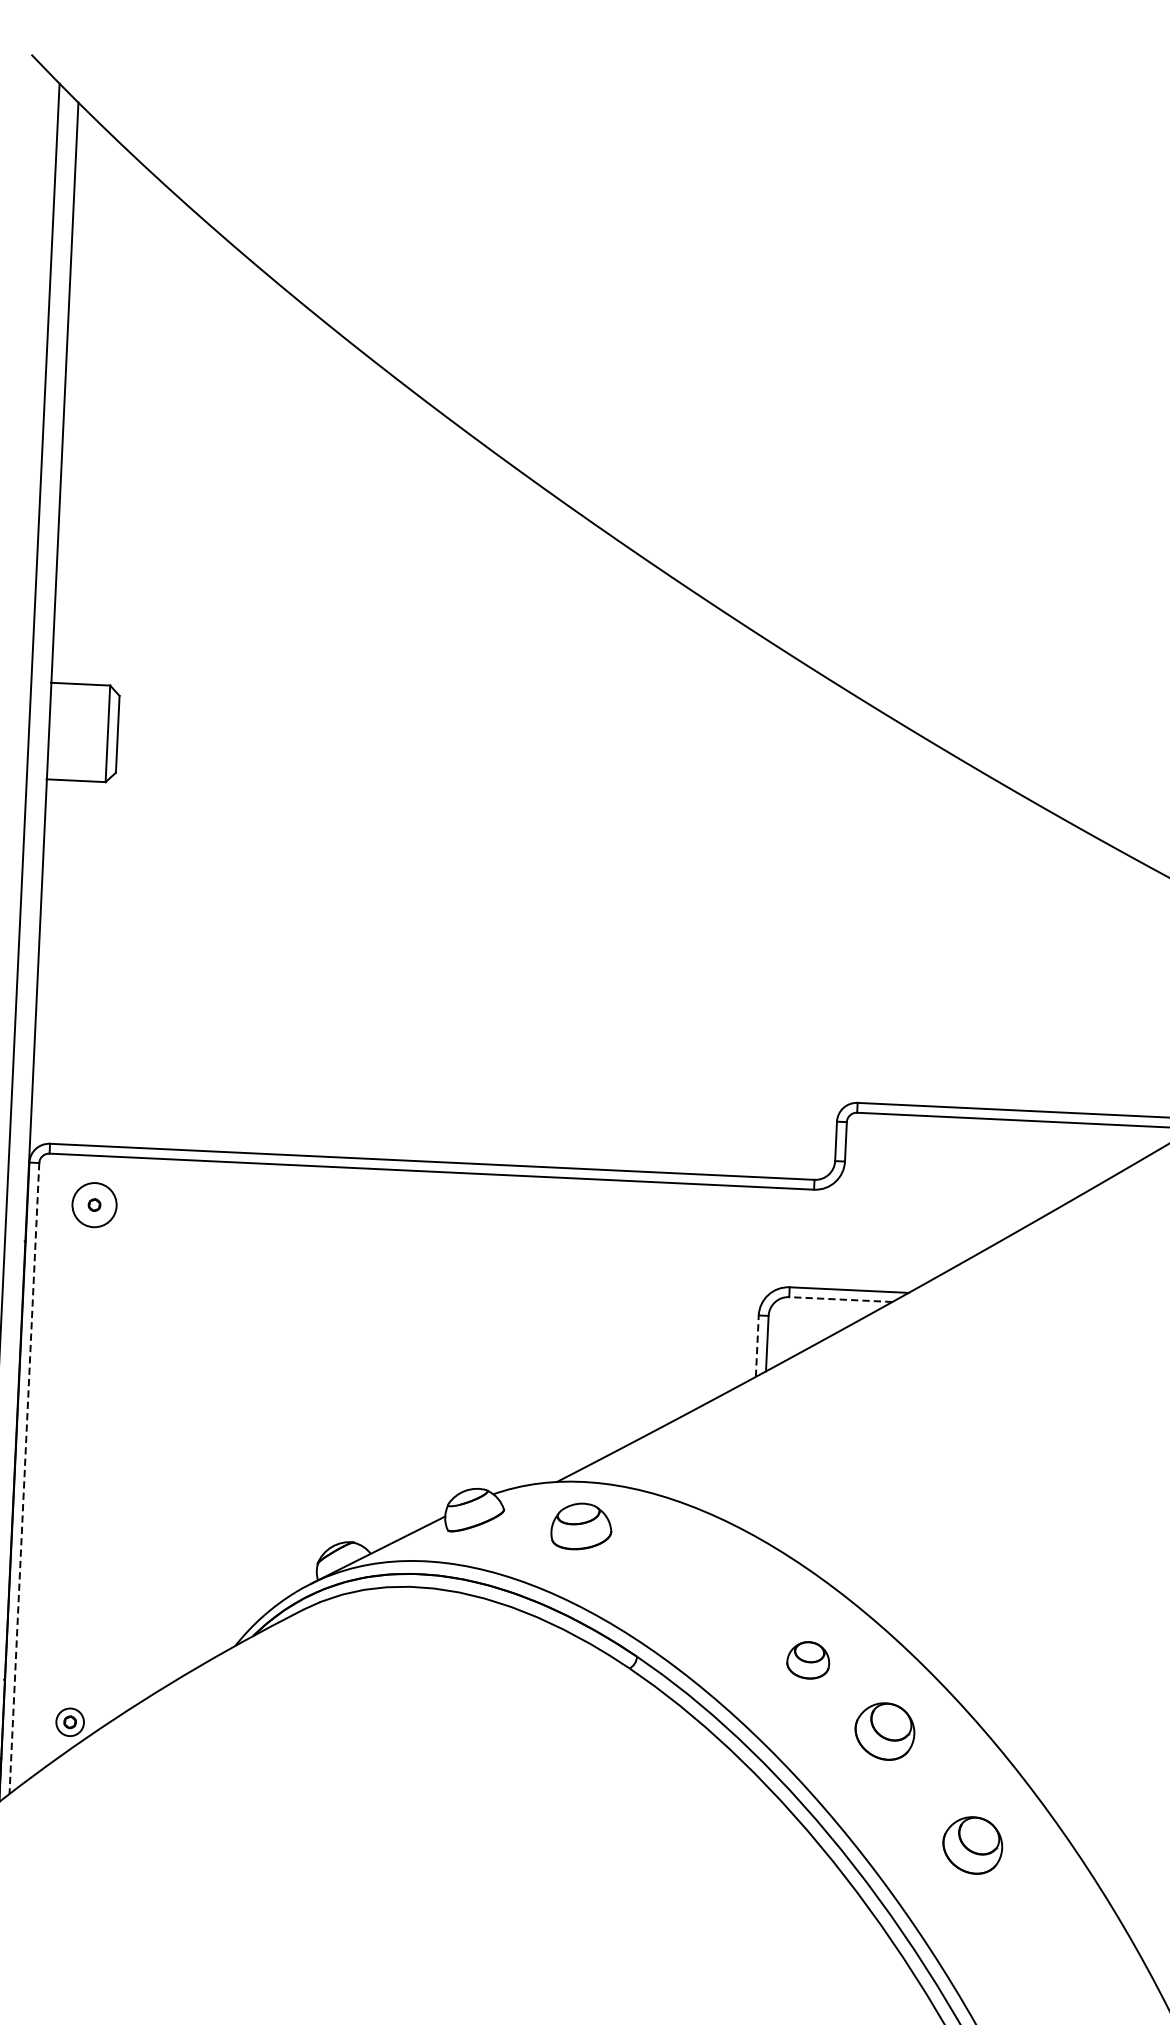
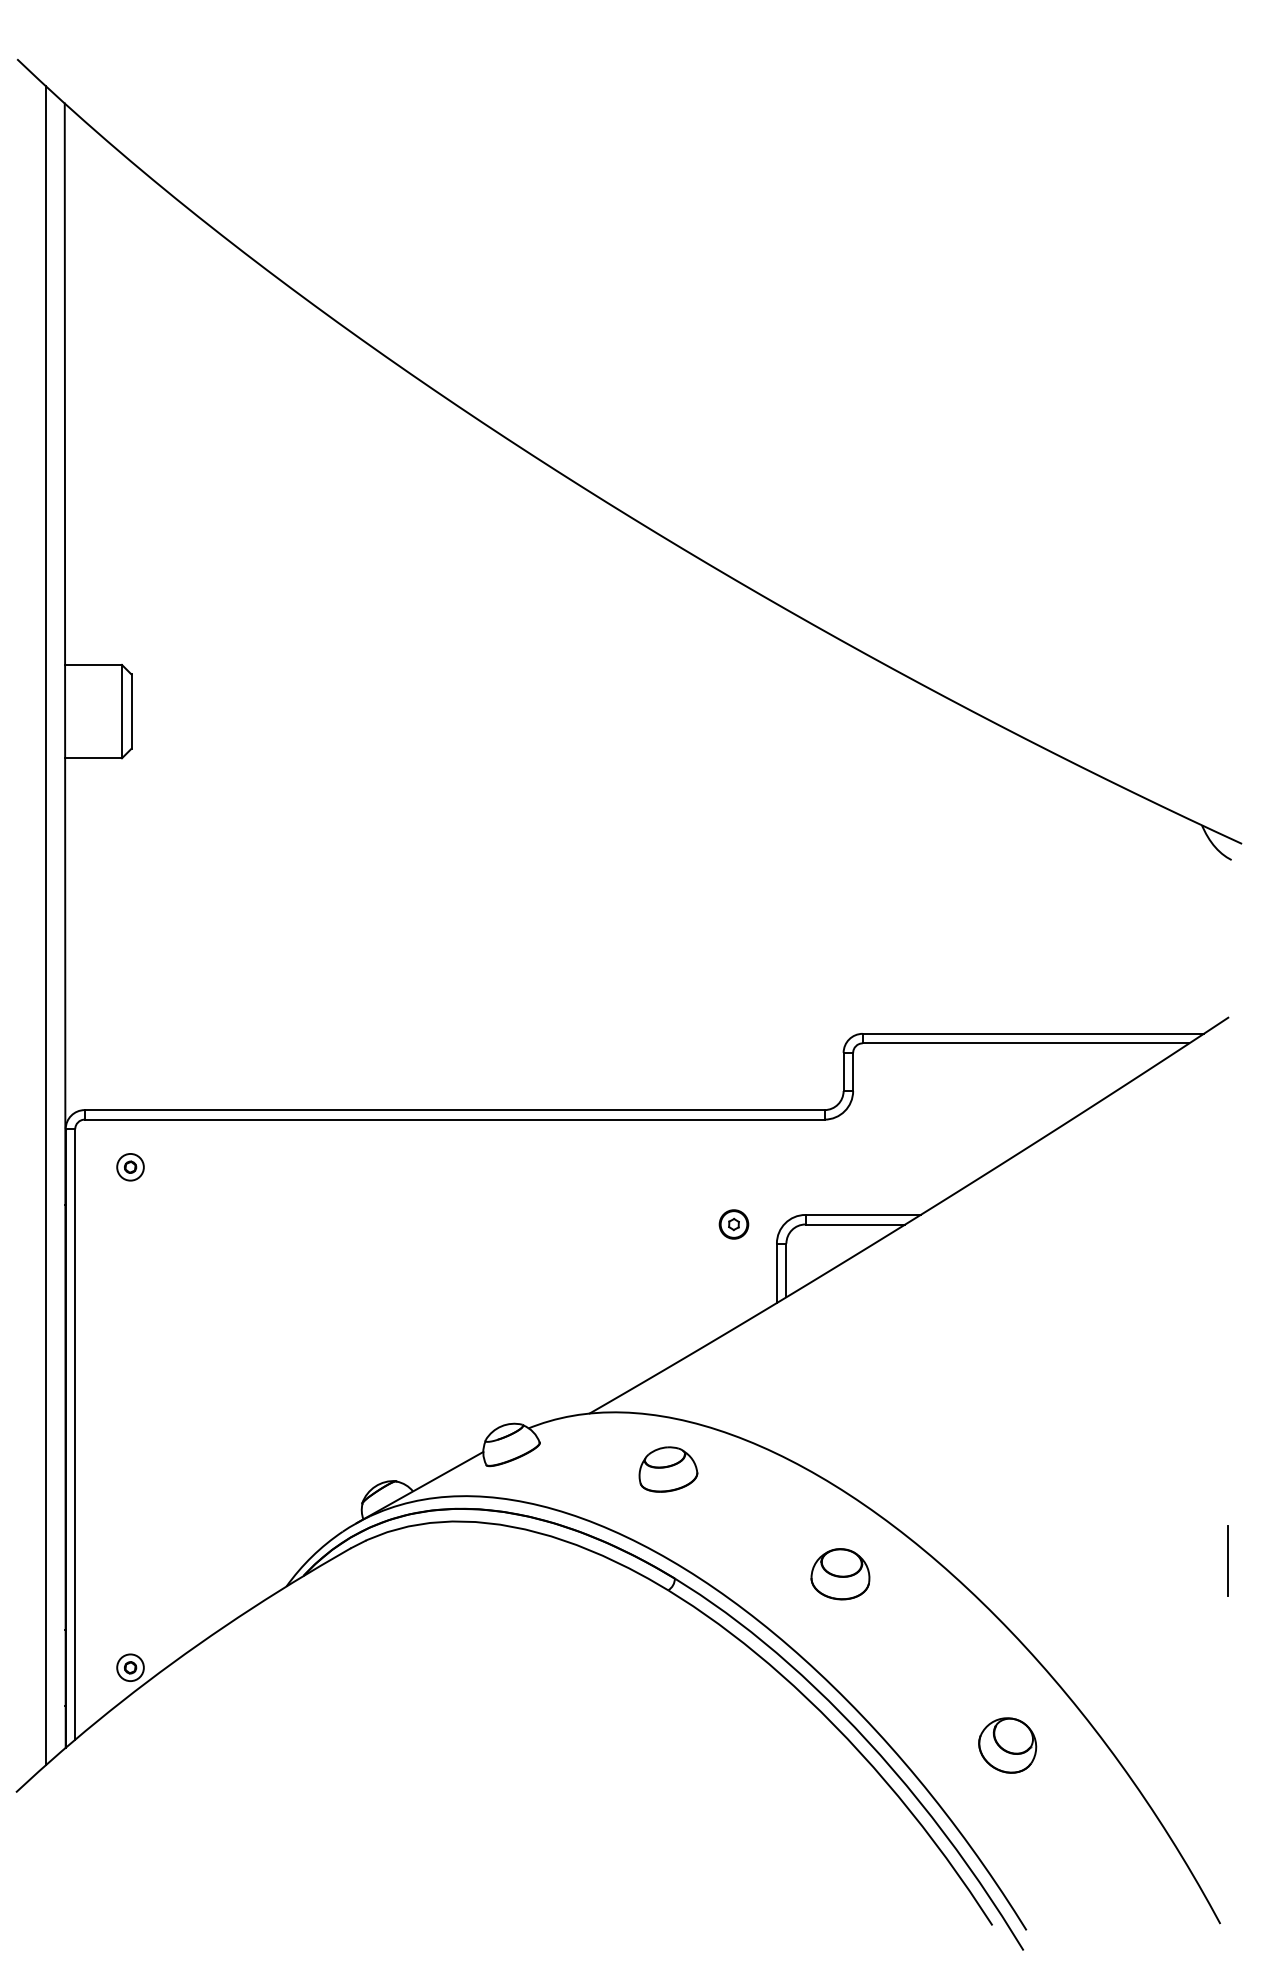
circle: (94, 1204) -> (130, 1166), size x0.62
part: (714, 1293) -> (733, 1224), added
line: (840, 1299) -> (855, 1224), dashed -> solid
line: (756, 1346) -> (776, 1273), dashed -> solid
line: (24, 1478) -> (75, 1434), dashed -> solid
part: (581, 1526) -> (668, 1469), moved
part: (808, 1660) -> (840, 1574), size x1.43
part: (884, 1731) -> (917, 1639), removed

